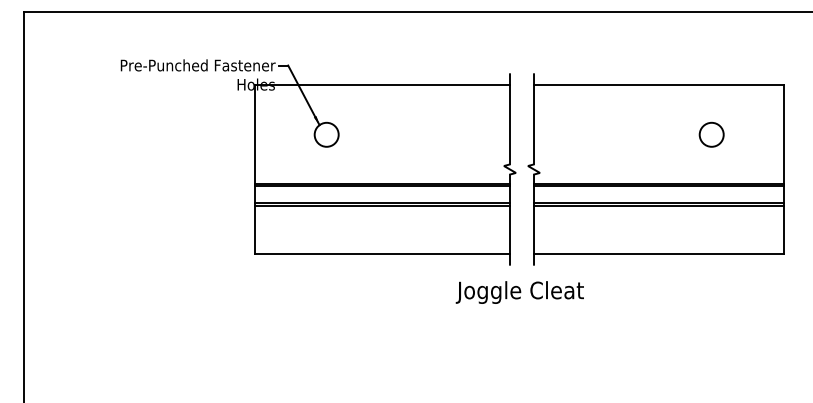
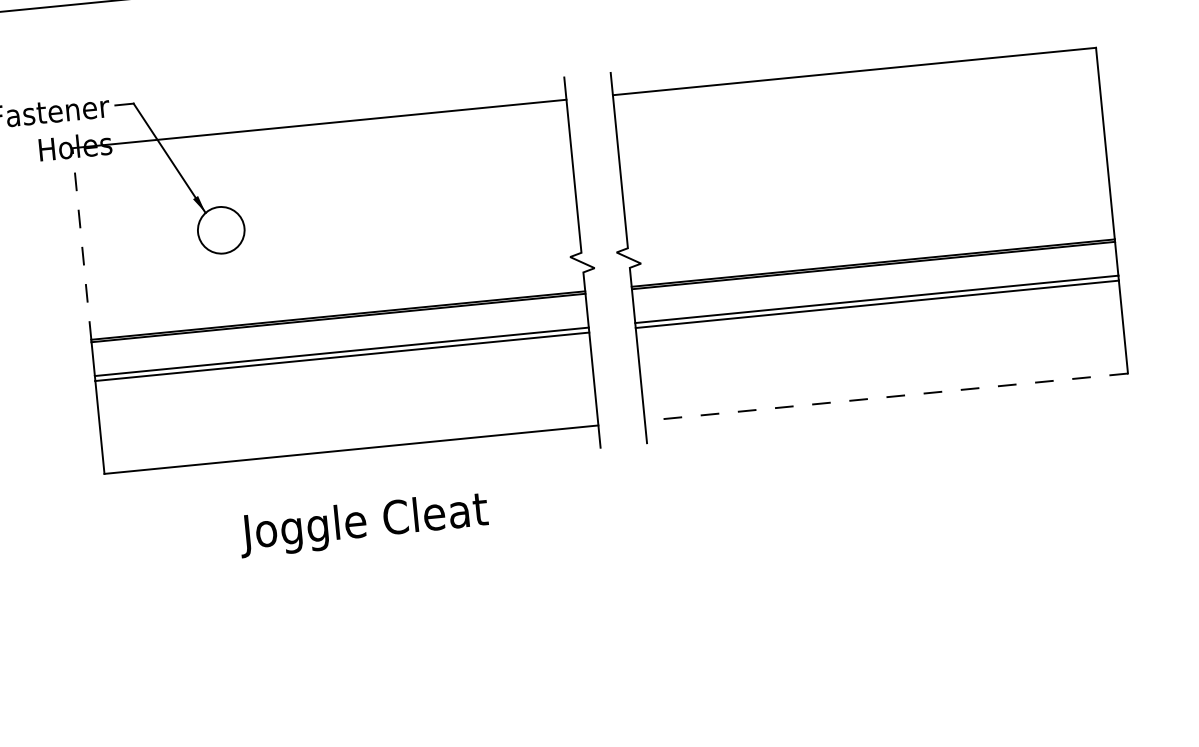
line: (254, 134) -> (81, 243), solid -> dashed
circle: (711, 134) -> (965, 156), removed
line: (658, 253) -> (885, 396), solid -> dashed
text: (519, 292) -> (363, 524), moved

